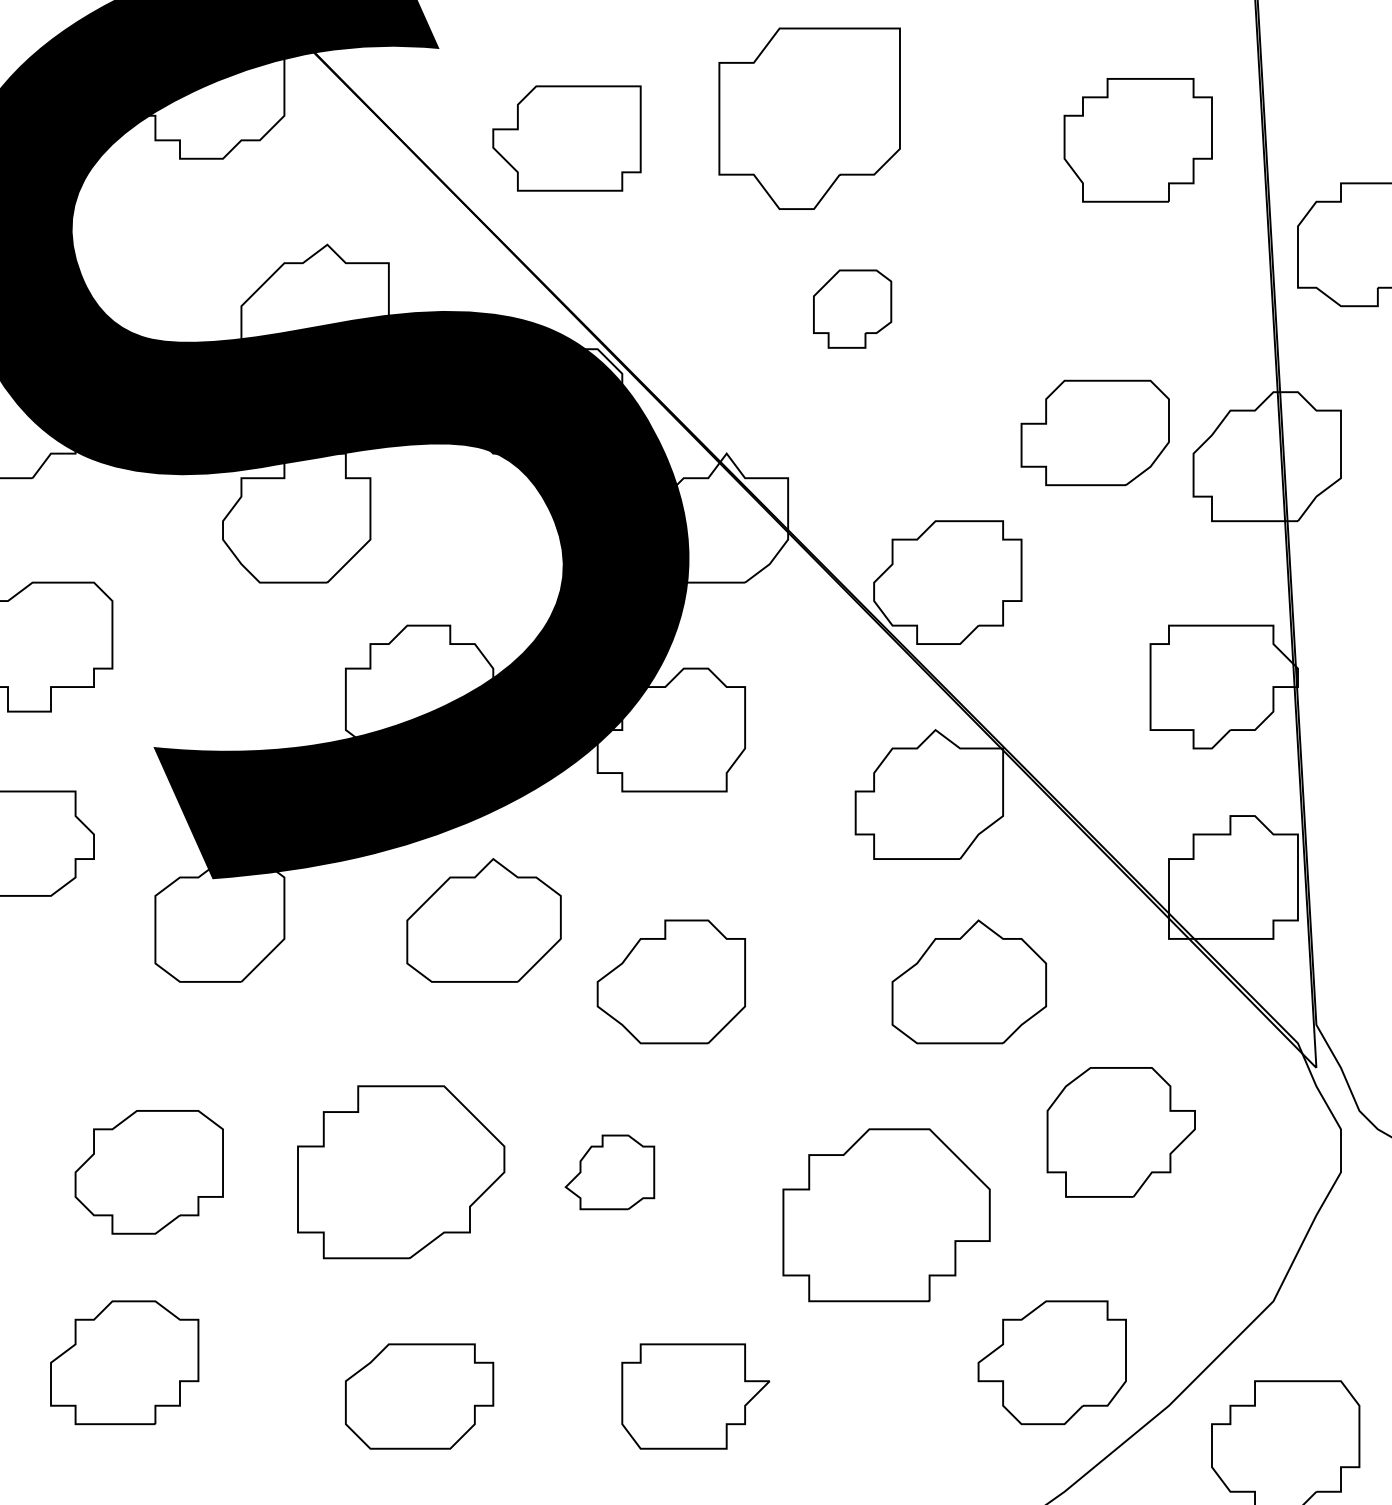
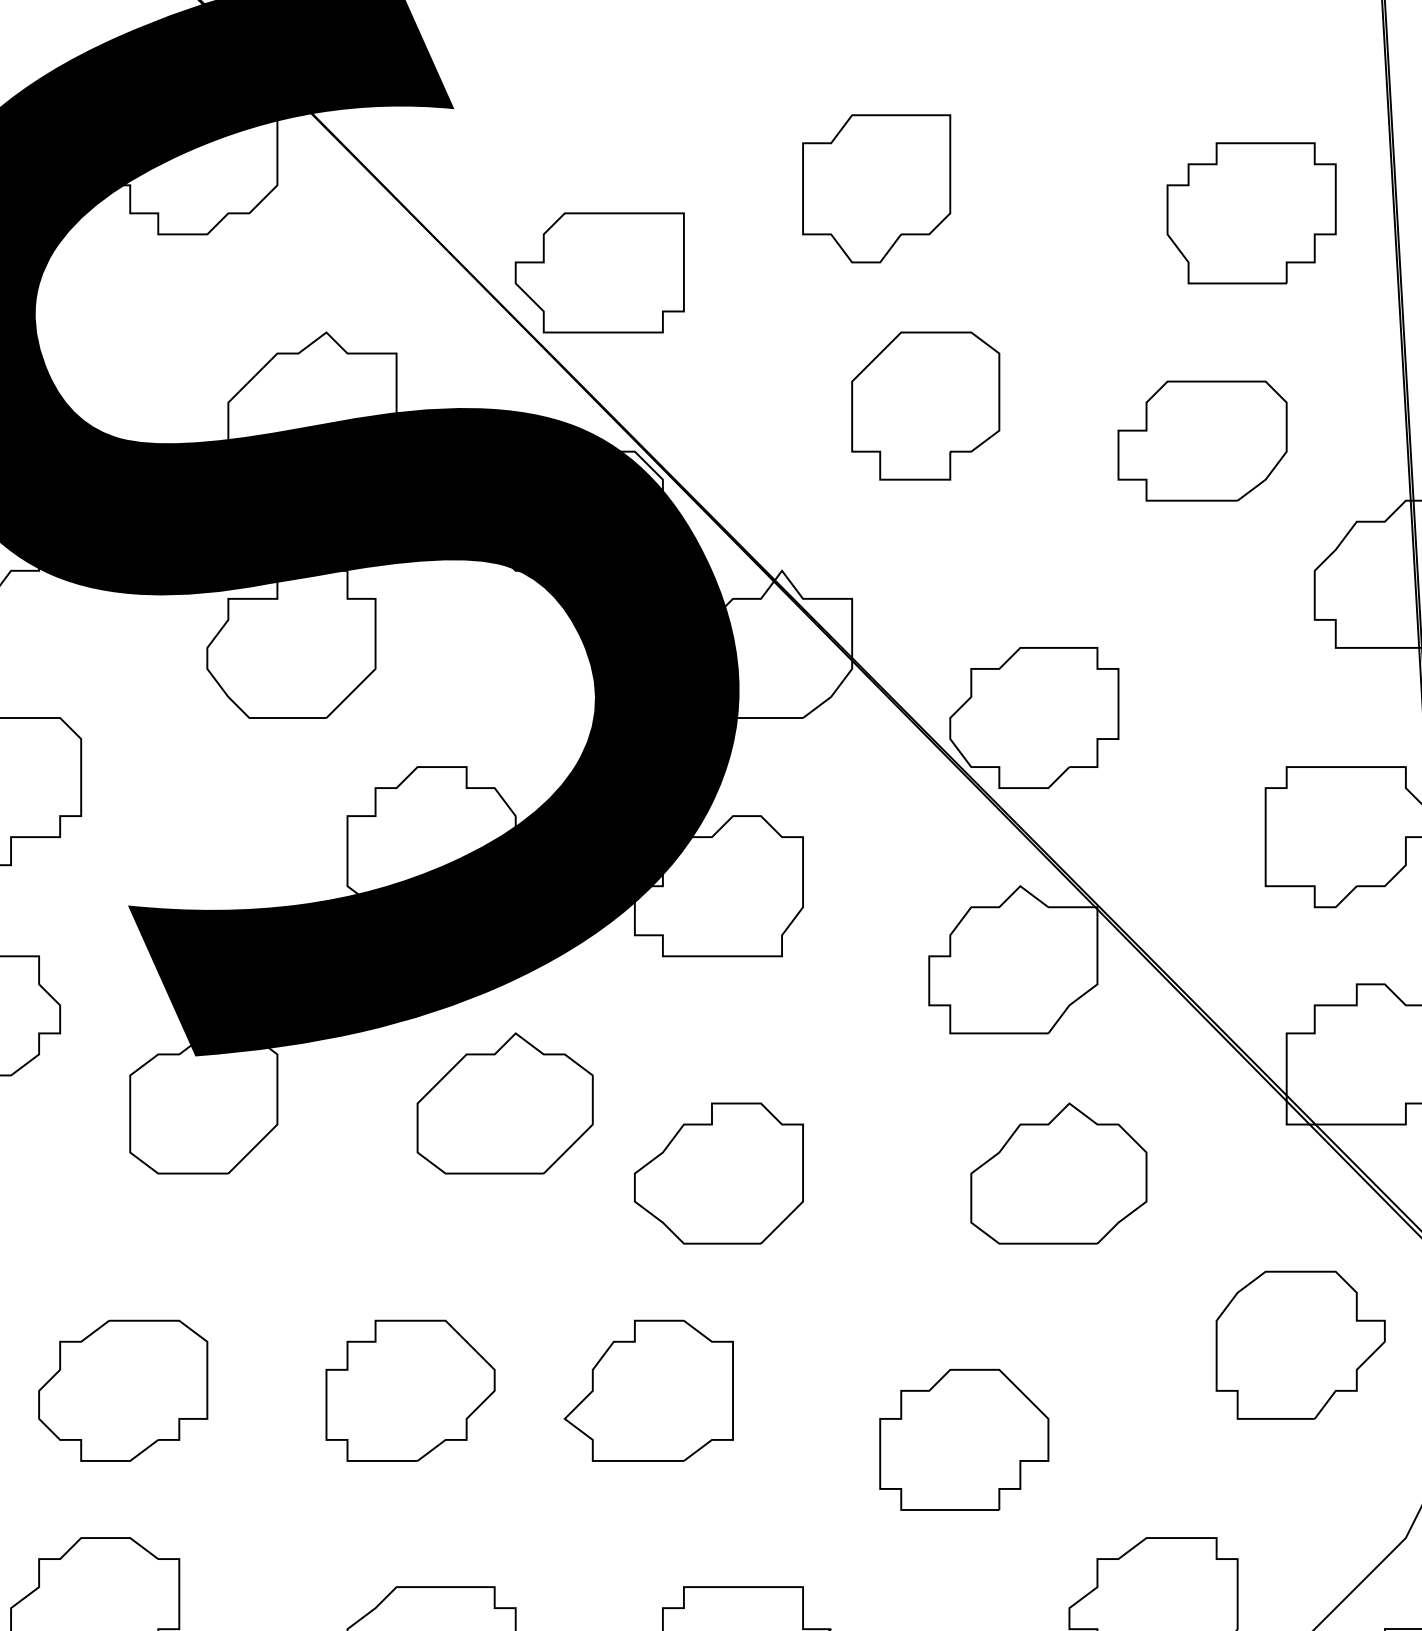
part: (809, 118) -> (876, 188), size x0.71
part: (566, 138) -> (599, 272), moved
part: (852, 308) -> (925, 405), size x1.67
part: (1094, 432) -> (1201, 440), moved
part: (1120, 1132) -> (1299, 1345), moved
part: (400, 1172) -> (409, 1391), size x0.71
part: (609, 1172) -> (648, 1391), size x1.67
part: (885, 1215) -> (963, 1440), size x0.71

